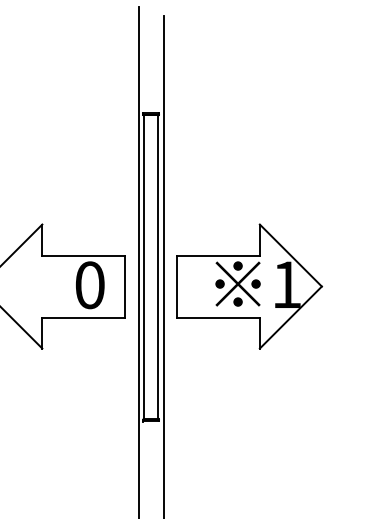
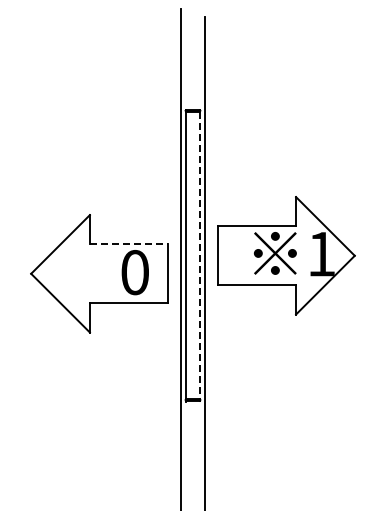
line: (84, 255) -> (129, 244), solid -> dashed
line: (157, 267) -> (199, 255), solid -> dashed
part: (249, 286) -> (286, 255), moved

